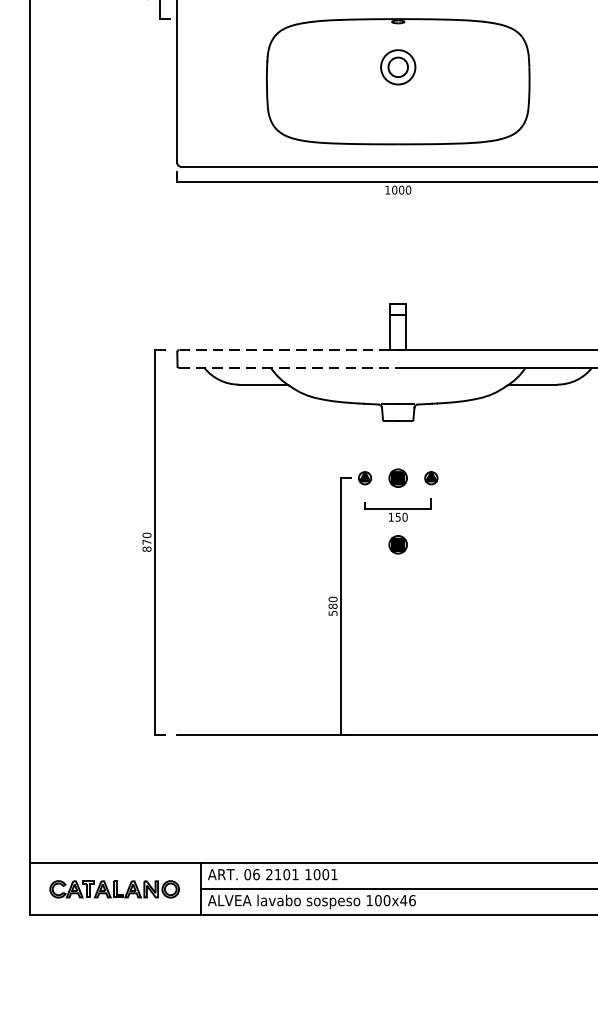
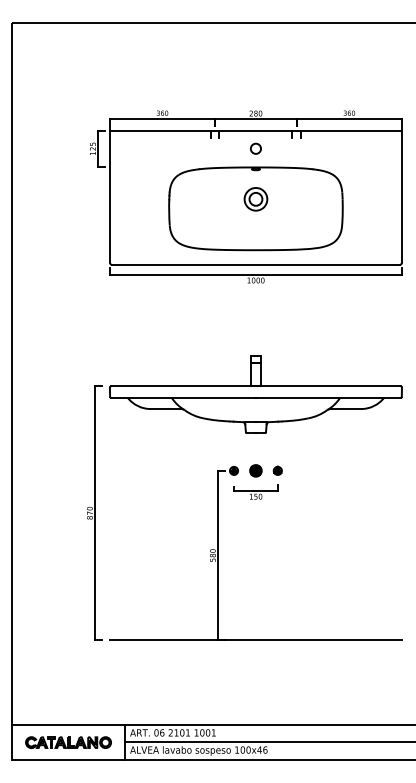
line: (290, 350) -> (184, 386), dashed -> solid
line: (290, 367) -> (184, 397), dashed -> solid
part: (397, 544) -> (255, 514), removed

